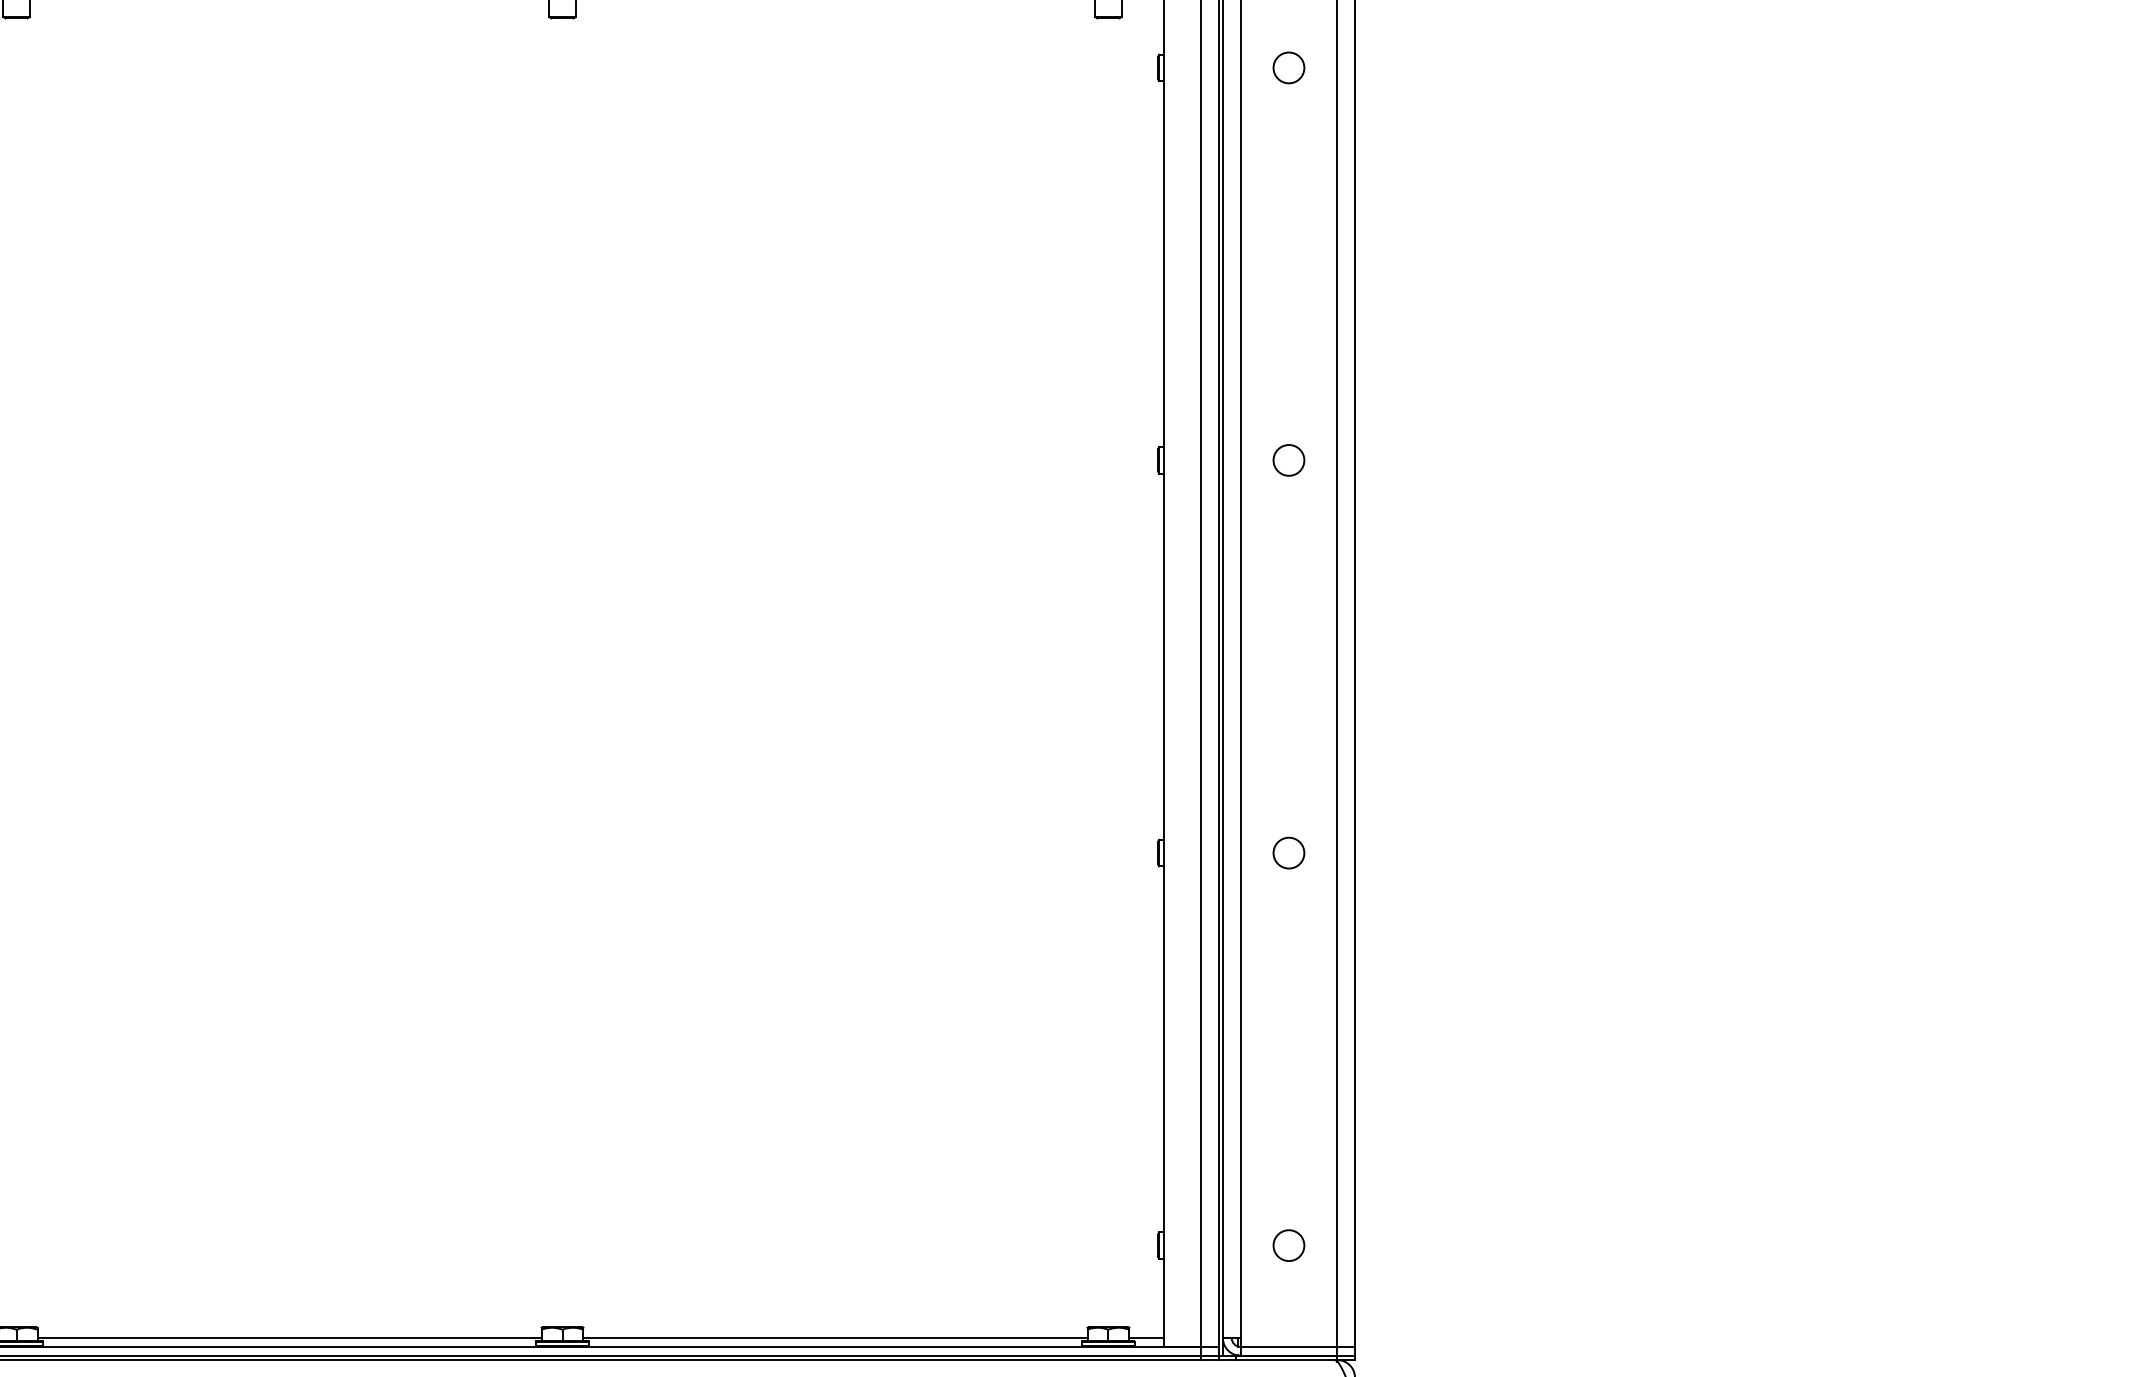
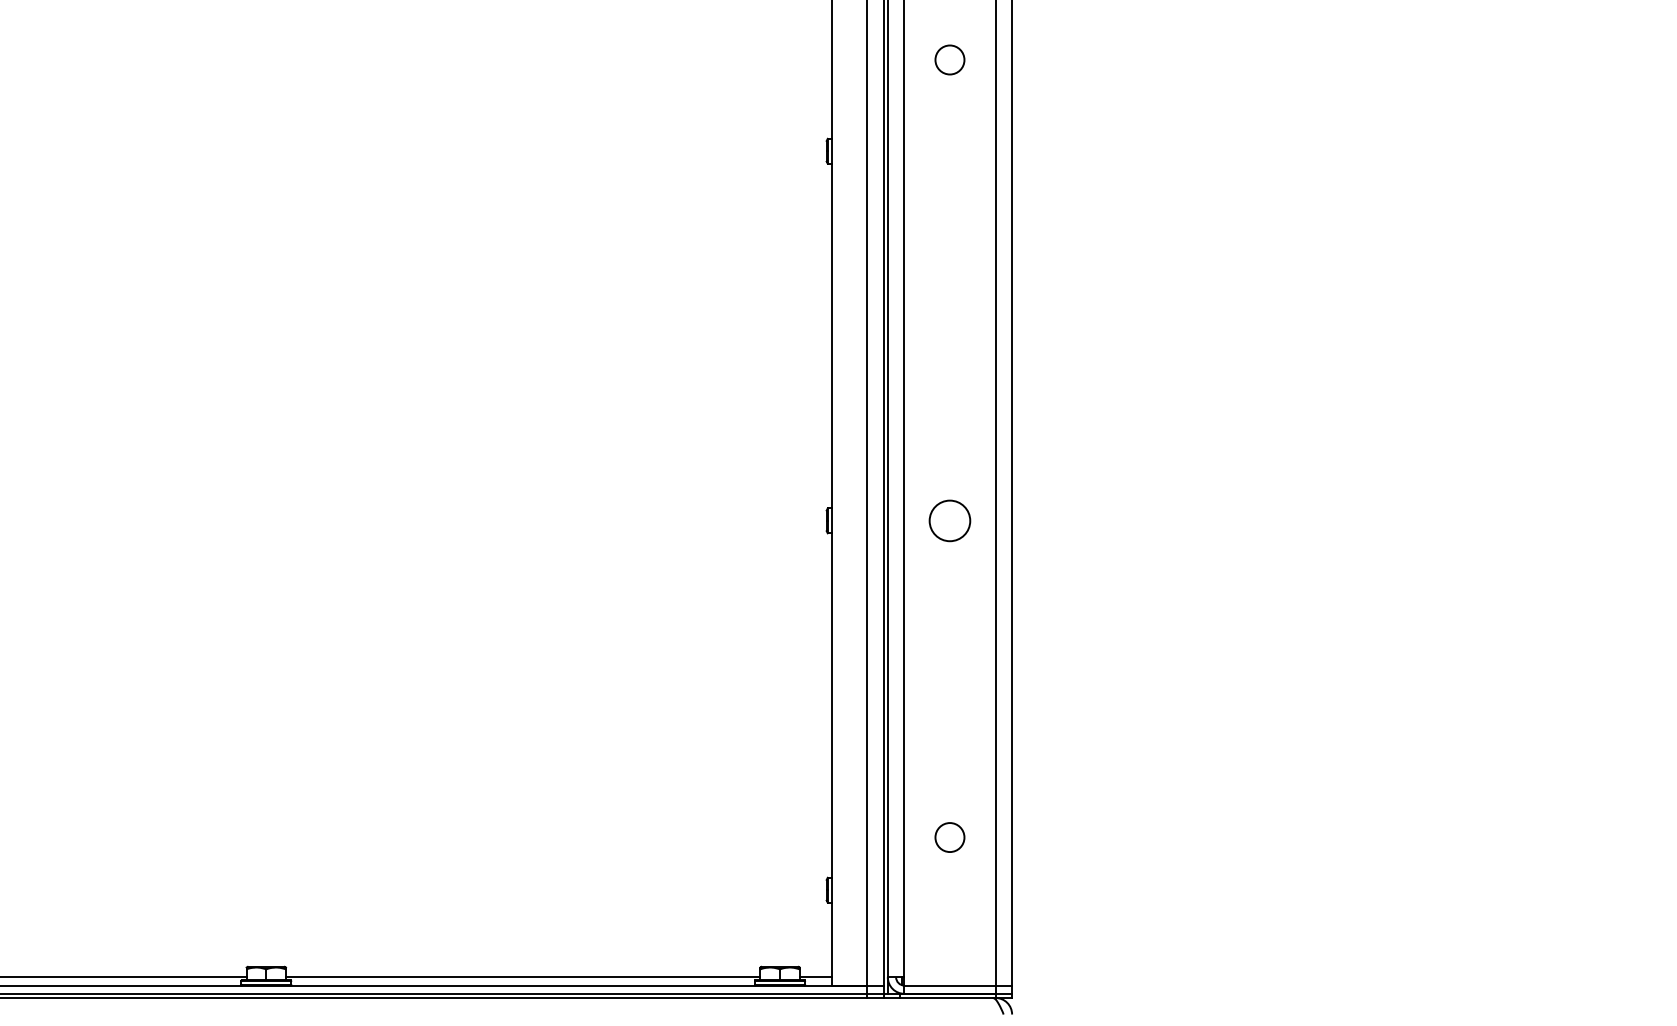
circle: (1288, 460) -> (949, 60), moved
circle: (1288, 852) -> (949, 520), size x1.4
circle: (1288, 1245) -> (949, 837), moved

